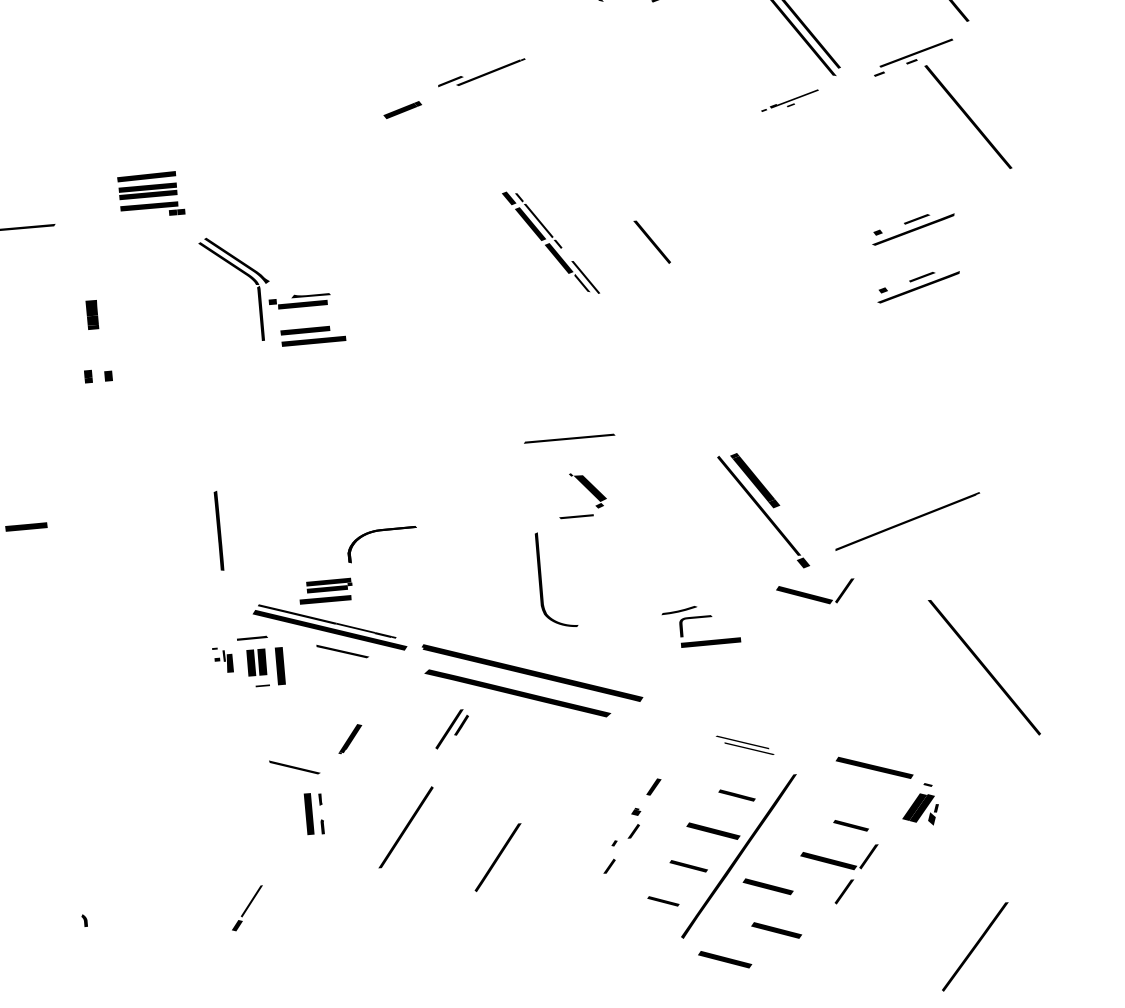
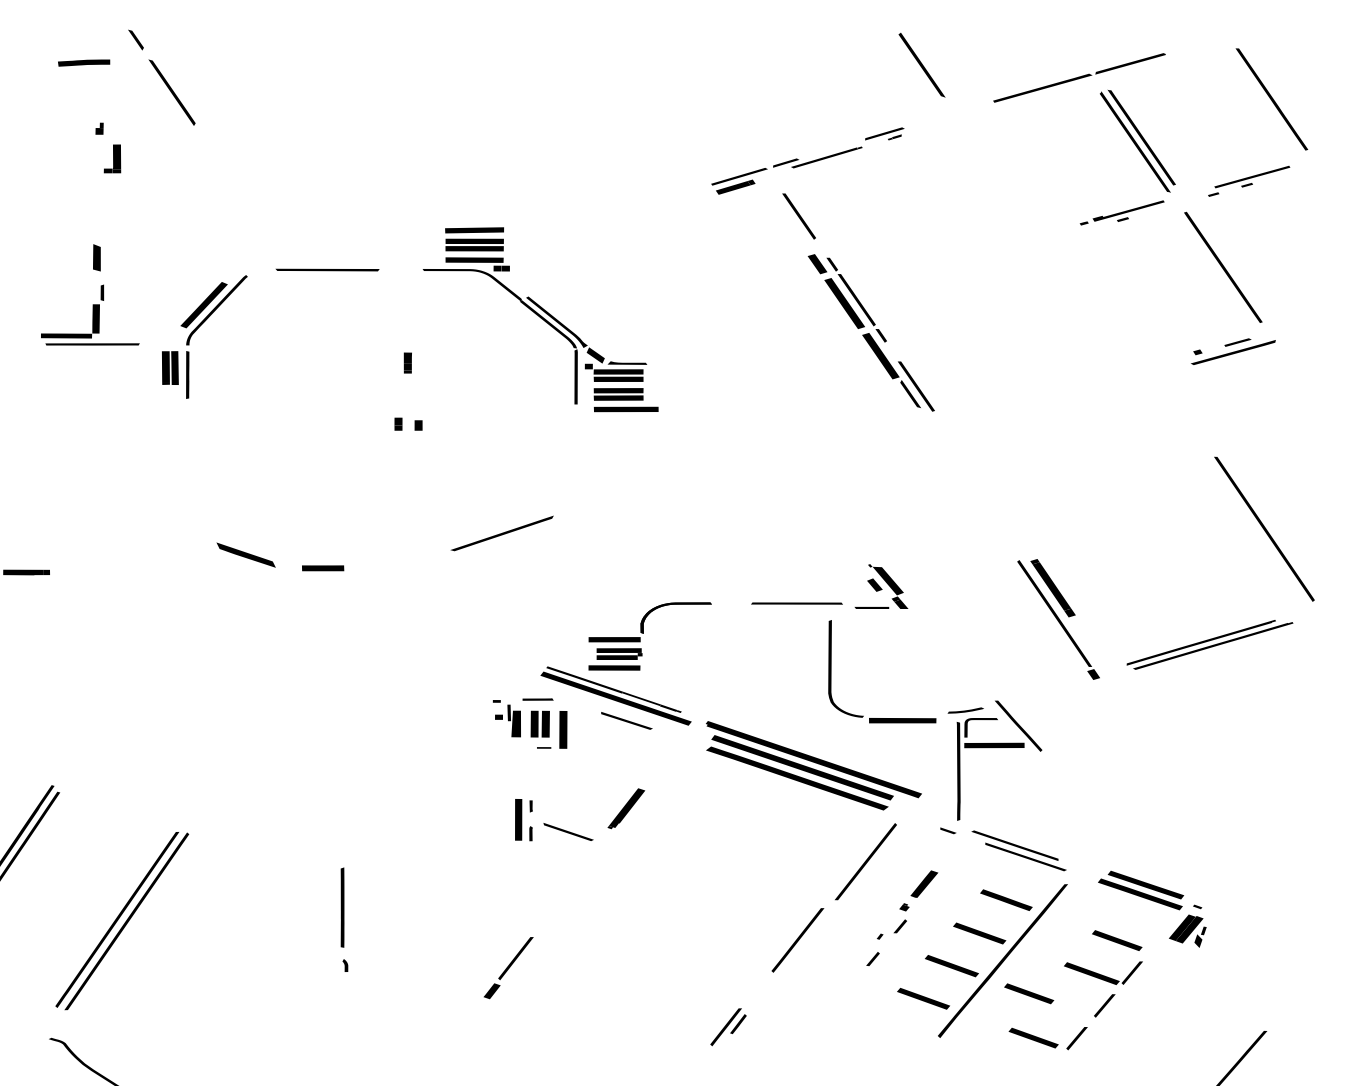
part: (546, 43) -> (884, 133), added
fill: (405, 99) -> (739, 176), added
part: (789, 100) -> (1121, 212), size x1.43
line: (968, 116) -> (1223, 266), moved
fill: (149, 230) -> (472, 284), added
part: (550, 242) -> (870, 332), size x1.43
line: (651, 242) -> (798, 216), moved
part: (918, 286) -> (1233, 409), removed
fill: (278, 290) -> (595, 355), added
fill: (303, 311) -> (618, 378), added
part: (91, 314) -> (407, 362), size x0.71
fill: (304, 323) -> (618, 390), added
line: (569, 438) -> (796, 603), moved
fill: (200, 476) -> (501, 533), added
fill: (577, 493) -> (874, 584), added
fill: (605, 510) -> (901, 604), added
fill: (919, 523) -> (1212, 645), added
line: (218, 530) -> (342, 907), moved
fill: (323, 571) -> (614, 639), added
part: (816, 592) -> (1103, 705), removed
fill: (733, 621) -> (1018, 726), added
fill: (617, 626) -> (902, 720), added
part: (222, 659) -> (506, 718), size x1.43
line: (984, 666) -> (1264, 528), moved
fill: (677, 671) -> (958, 771), added
fill: (521, 681) -> (802, 767), added
part: (451, 729) -> (728, 1027), moved
line: (673, 731) -> (948, 830), added
part: (350, 738) -> (626, 808), size x1.43
part: (744, 745) -> (1018, 850), size x1.67
fill: (870, 777) -> (1140, 894), added
part: (653, 786) -> (924, 883), size x1.67
part: (737, 794) -> (1006, 899), size x1.43
part: (314, 814) -> (523, 820), moved
part: (851, 825) -> (1117, 940), size x1.43
line: (405, 827) -> (865, 861), moved
line: (497, 857) -> (797, 940), moved
part: (688, 866) -> (951, 966), size x1.43
part: (663, 901) -> (923, 998), size x1.67
part: (247, 908) -> (508, 968), size x1.43
line: (819, 926) -> (1076, 1038), added
part: (724, 959) -> (979, 1062), removed

